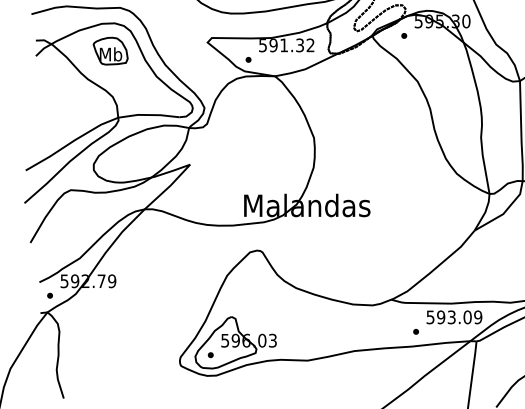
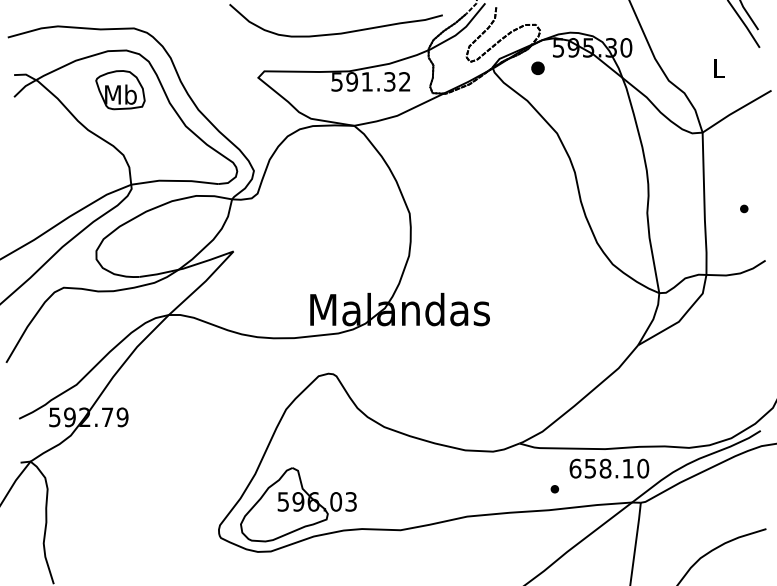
part: (403, 36) -> (537, 68), size x1.6
part: (248, 59) -> (316, 102), removed
part: (50, 295) -> (34, 437), removed
text: (454, 317) -> (609, 468), 593.09 -> 658.10
part: (210, 355) -> (262, 522), removed

